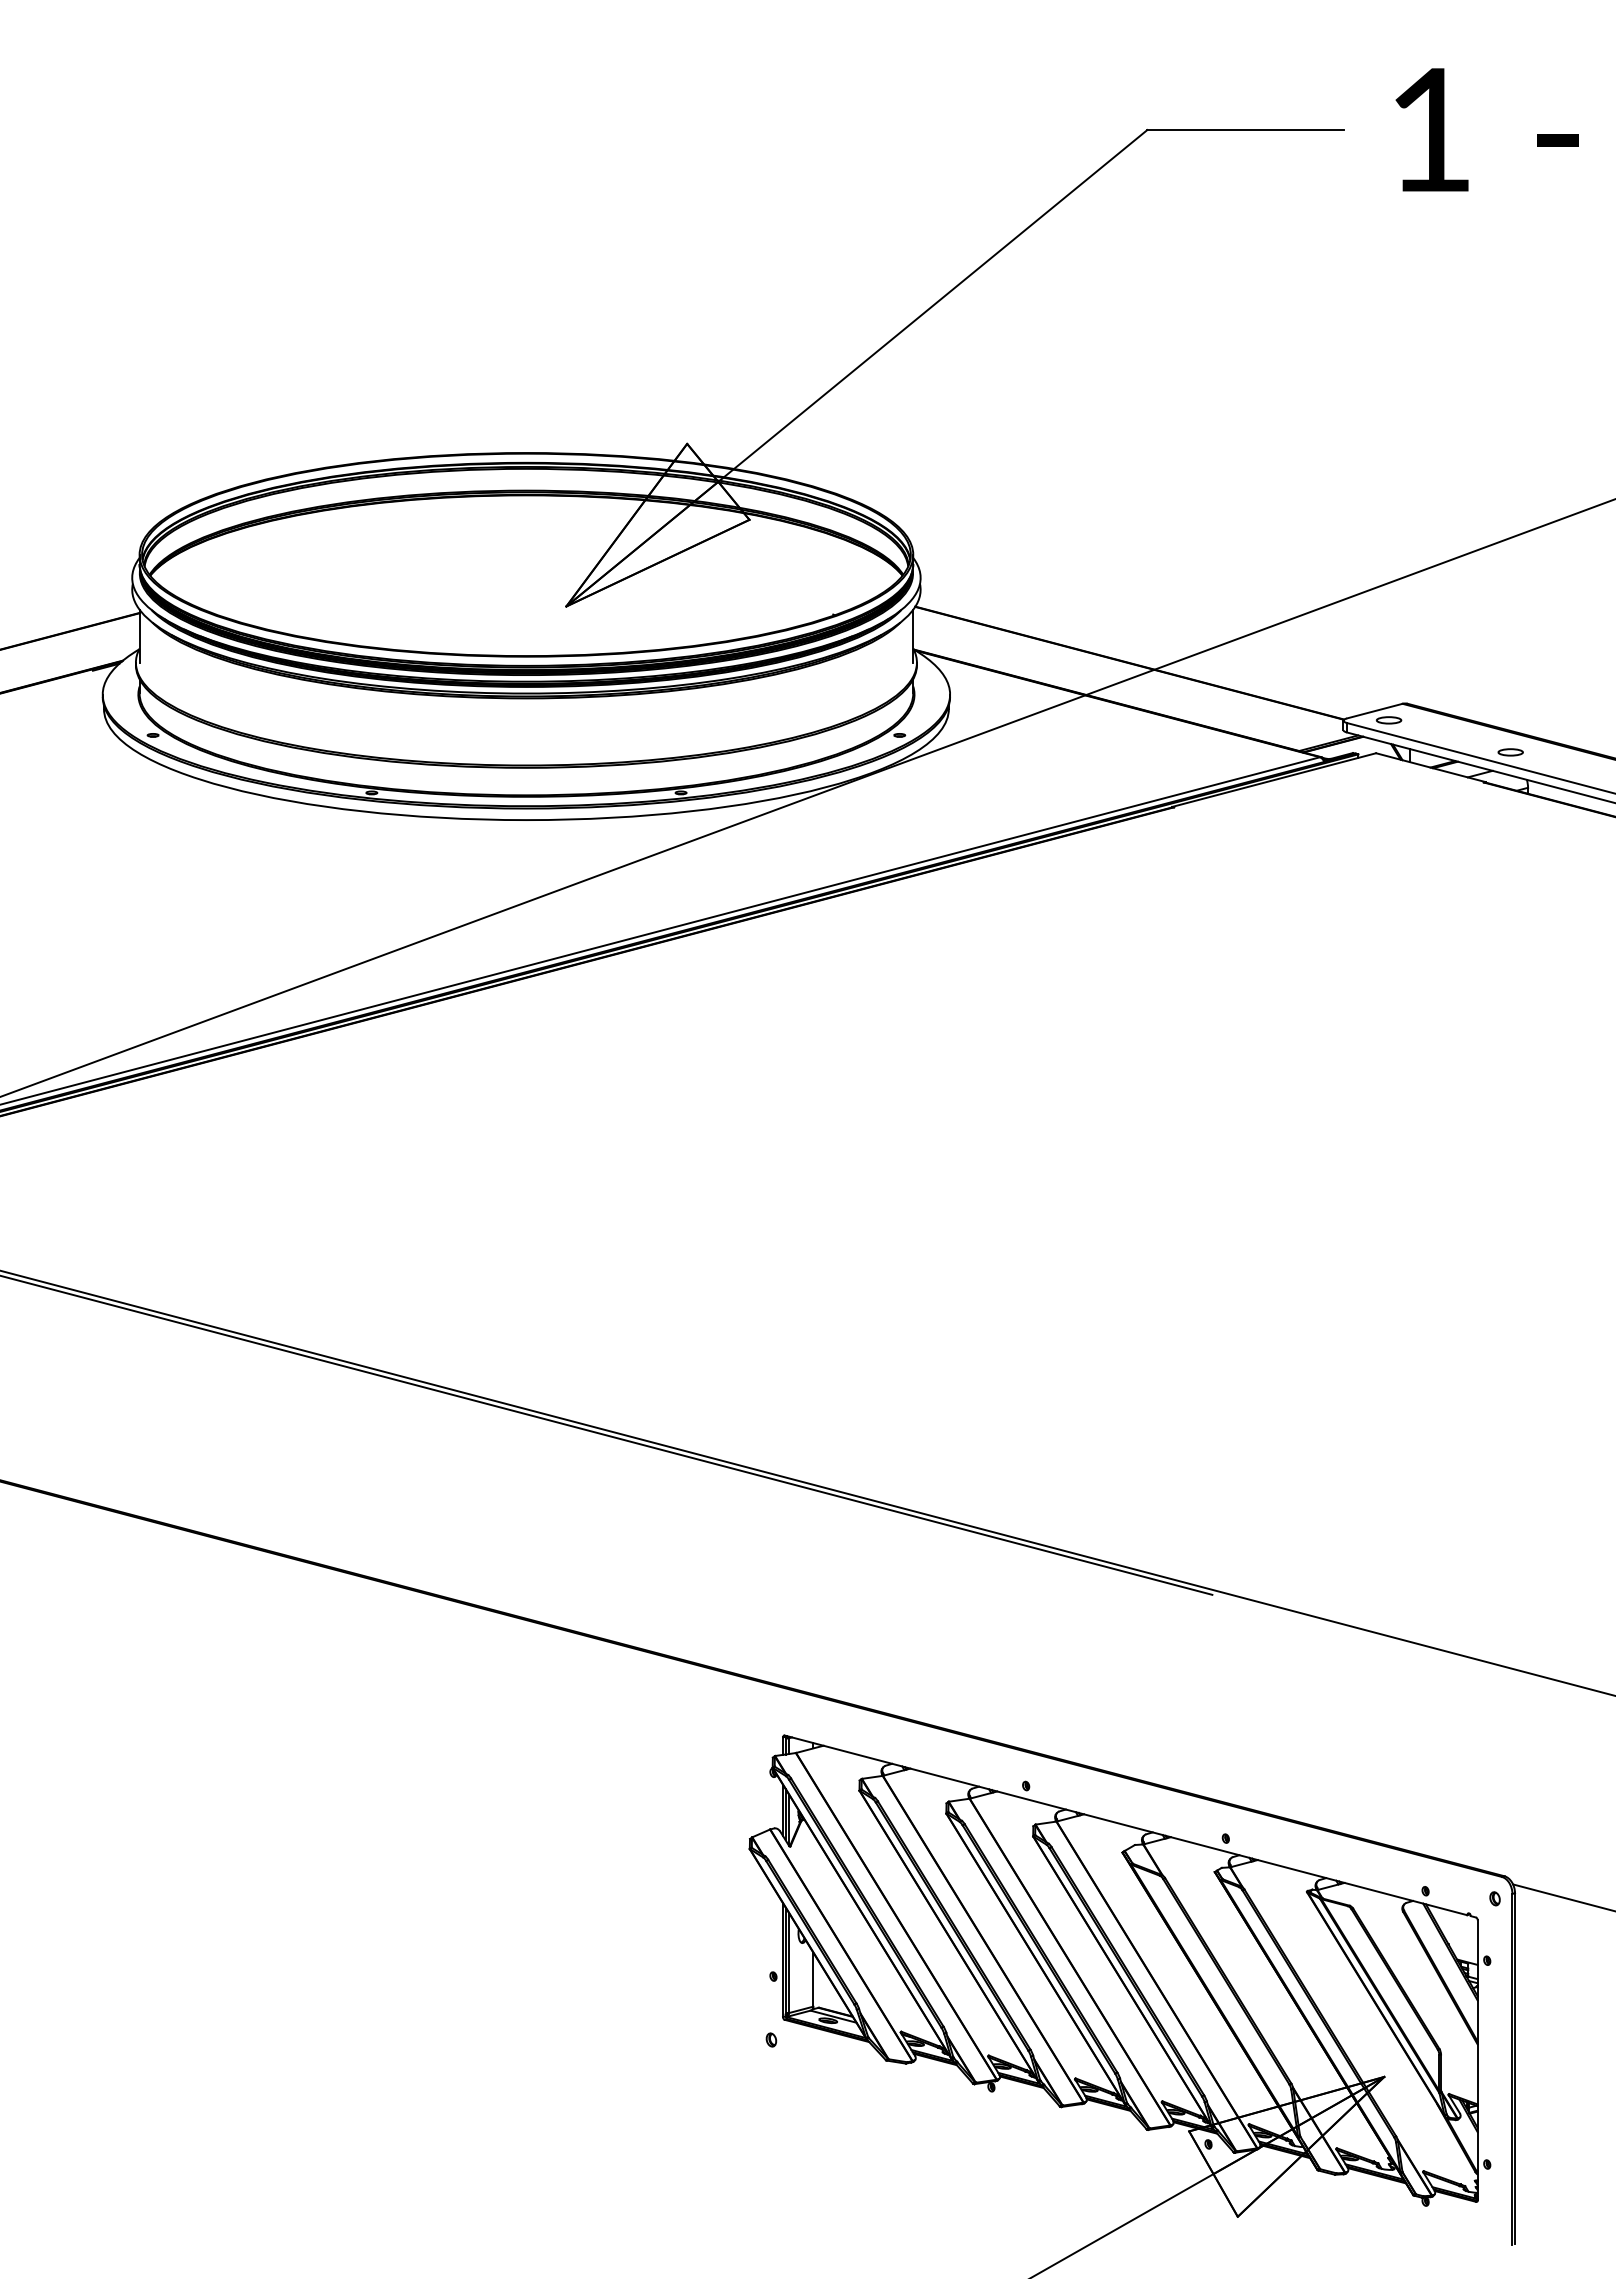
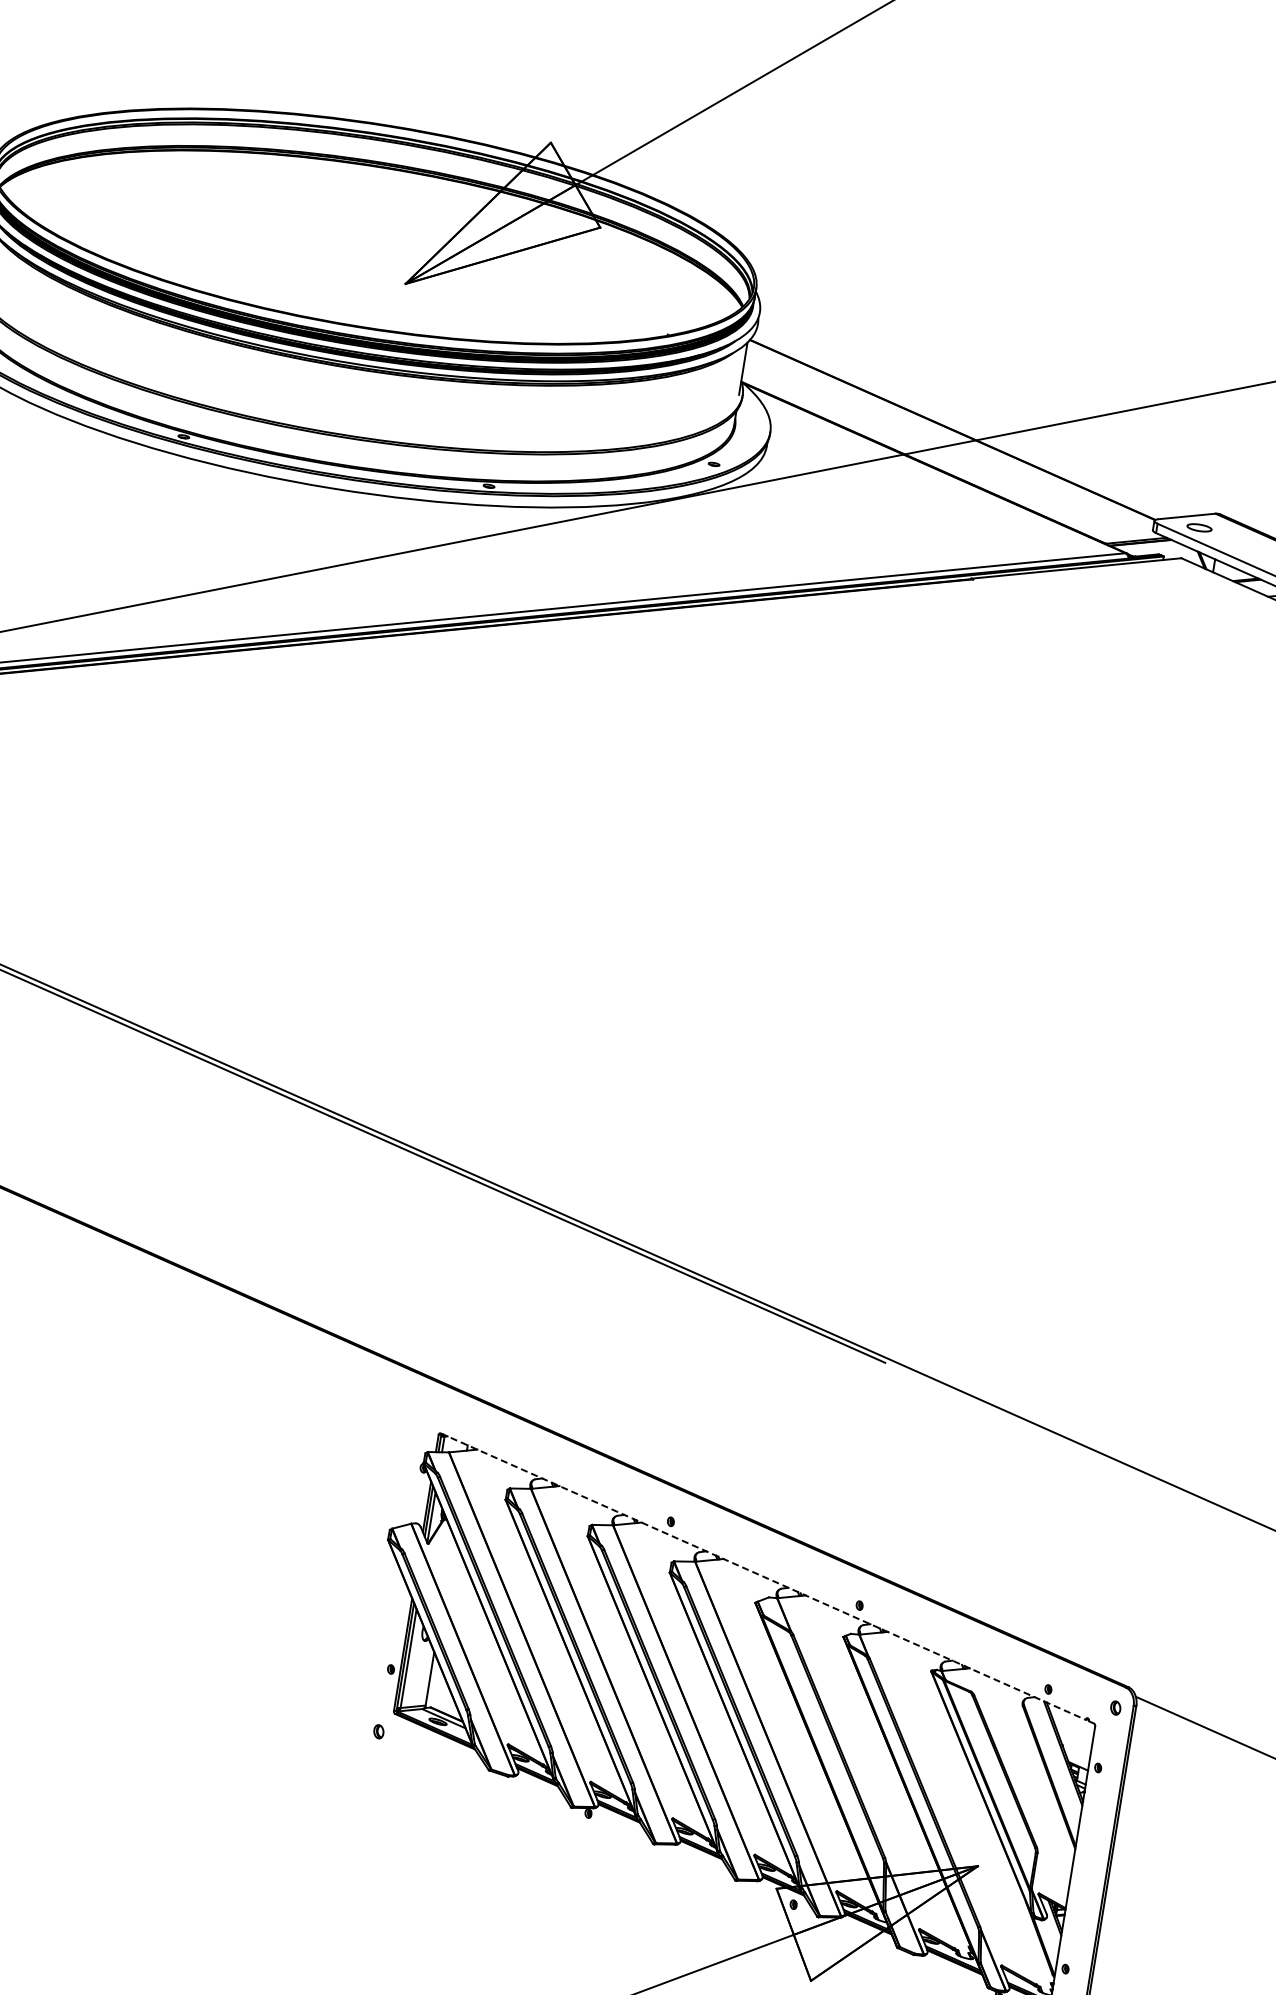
line: (1126, 1825) -> (763, 1576), solid -> dashed

